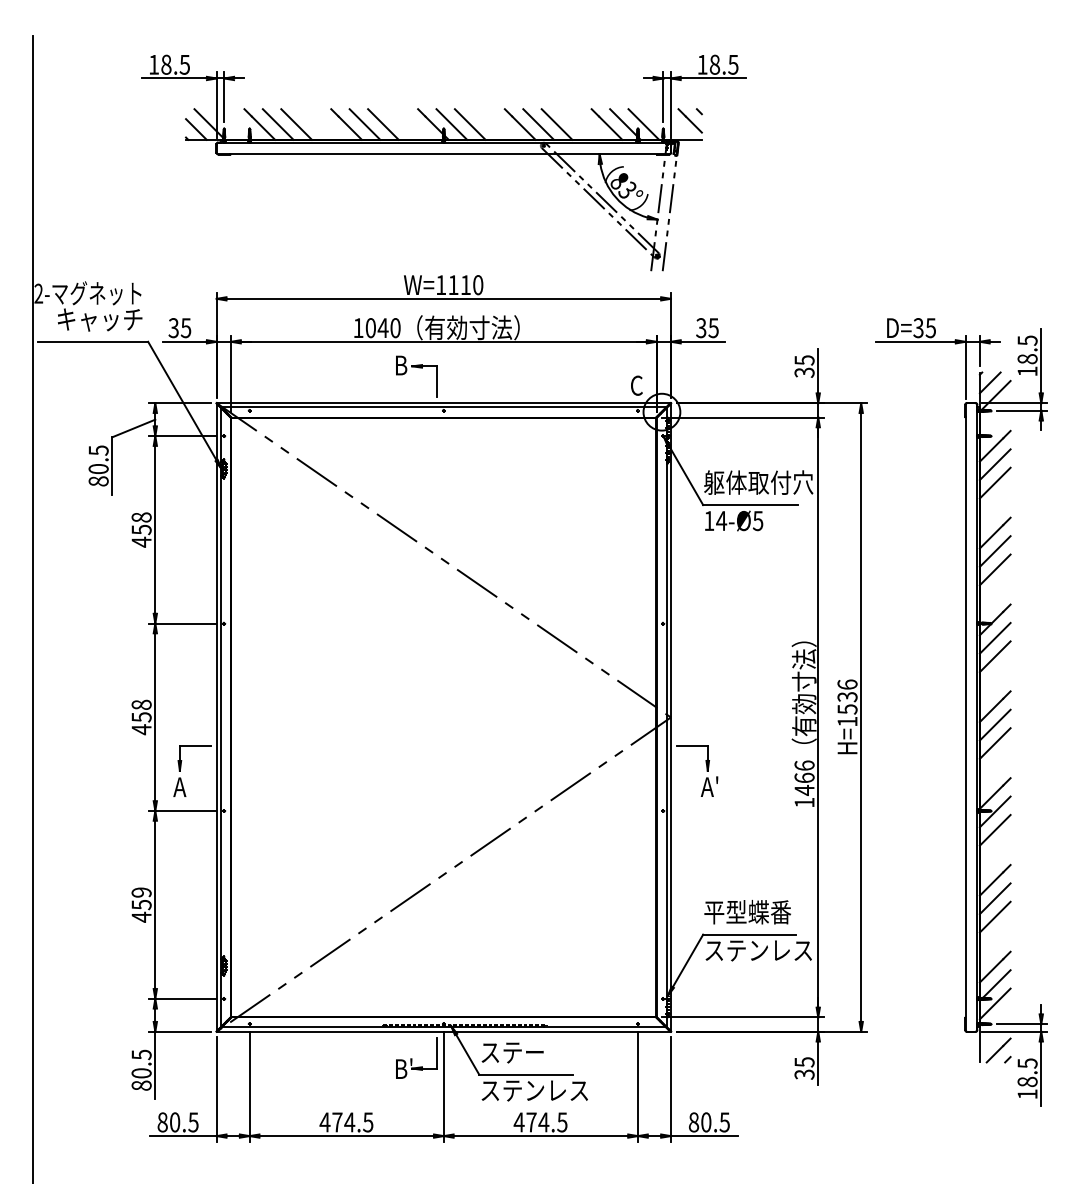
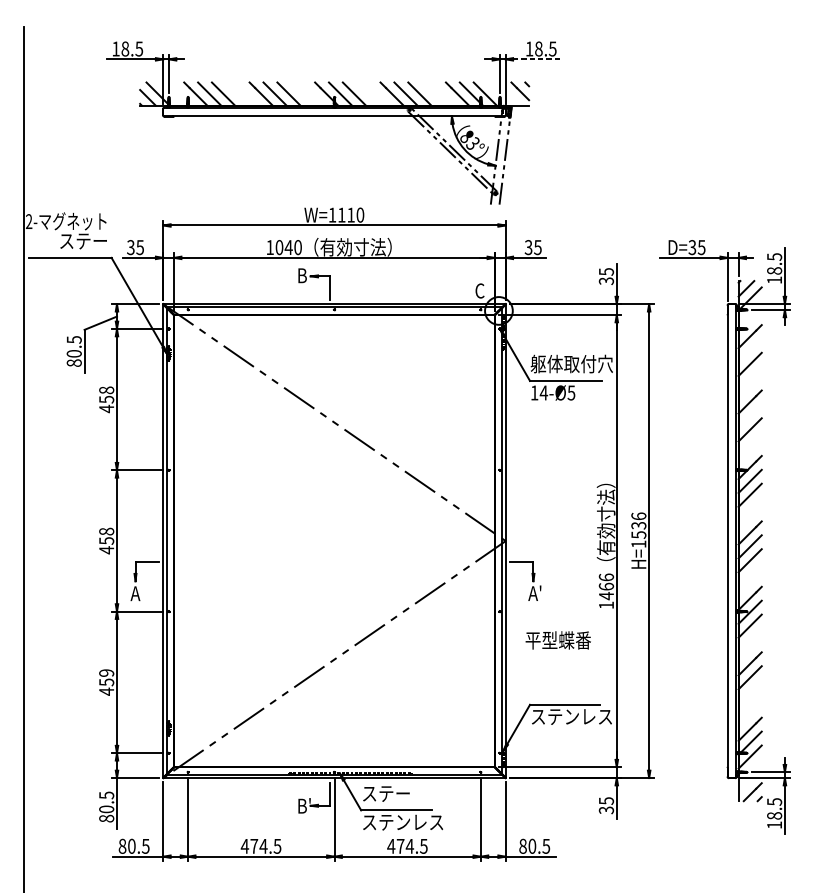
line: (713, 78) -> (537, 59), solid -> dashed
text: (99, 319) -> (74, 241), キャッチ -> ステー
line: (994, 464) -> (749, 350), removed
line: (994, 551) -> (749, 415), removed
text: (747, 912) -> (558, 640), moved
line: (994, 916) -> (749, 691), removed

